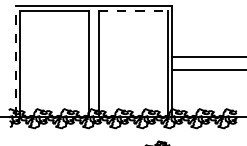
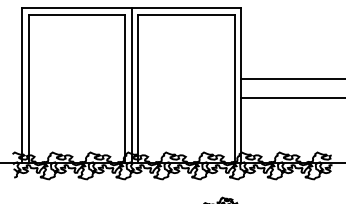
line: (133, 10) -> (186, 14), dashed -> solid
line: (15, 61) -> (22, 85), dashed -> solid
line: (93, 61) -> (131, 85), added

